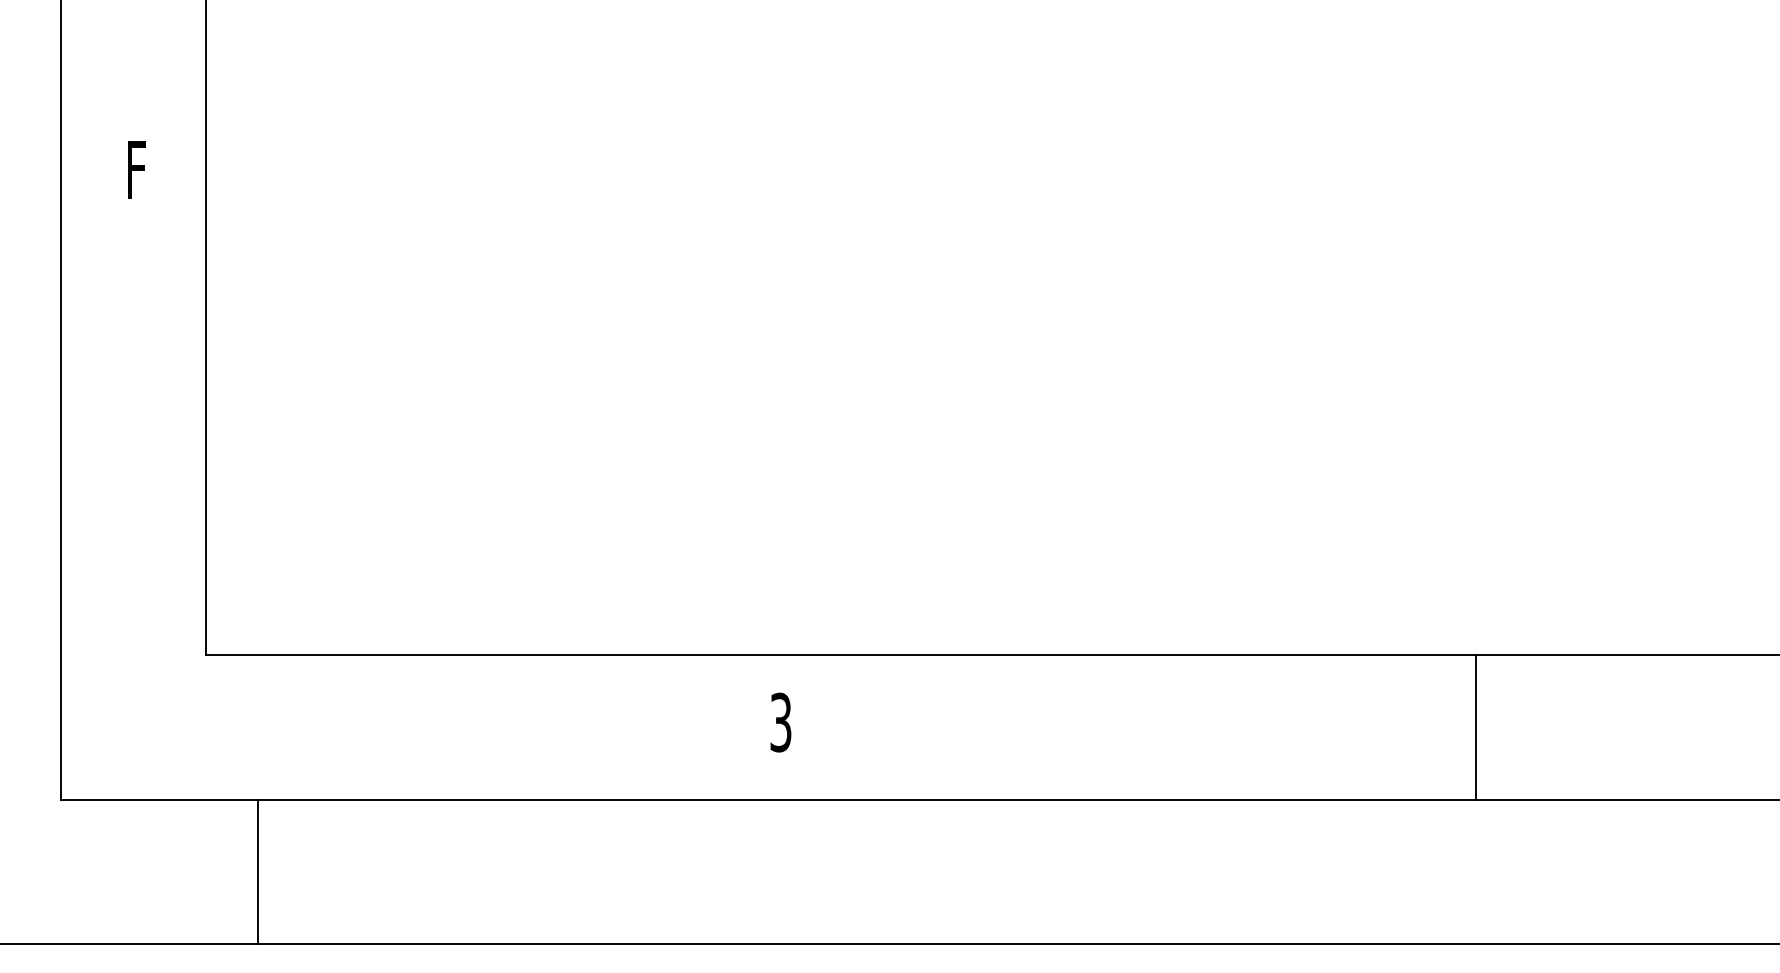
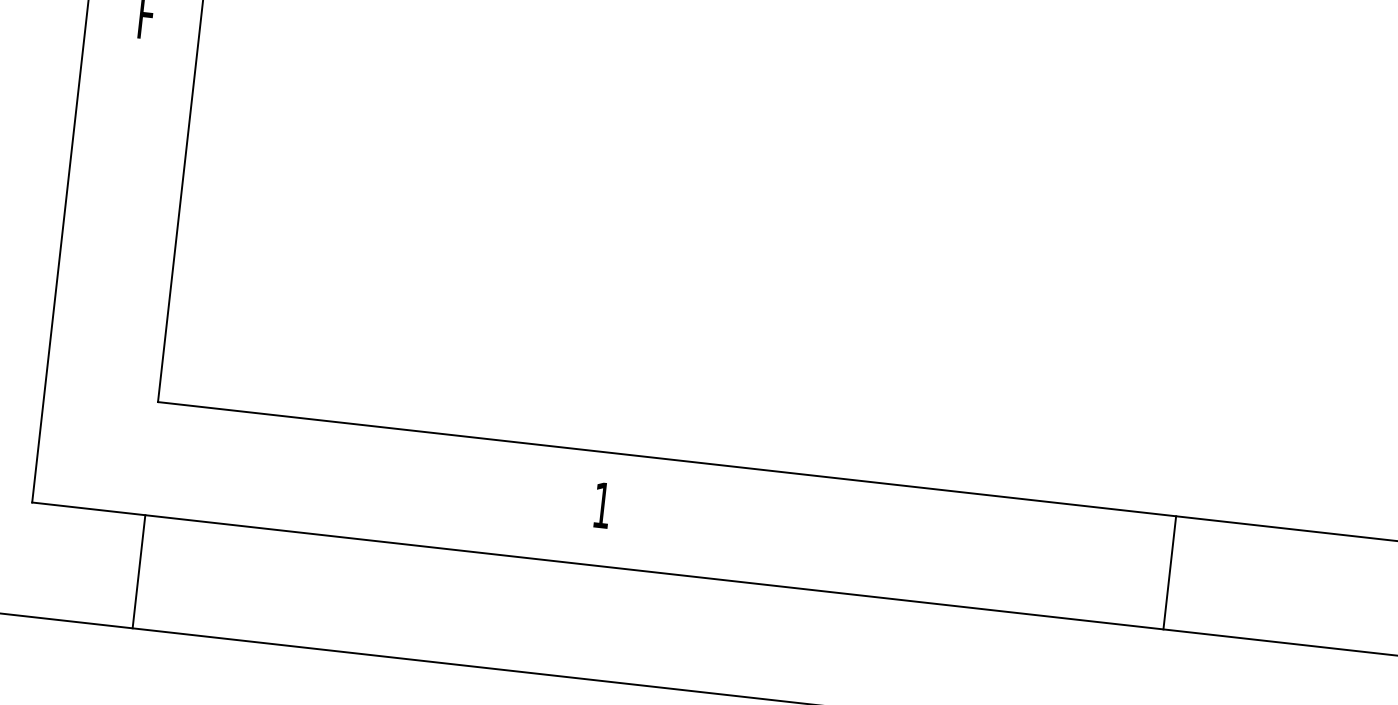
text: (780, 722) -> (601, 505), 3 -> 1
line: (1475, 726) -> (1169, 572), moved
line: (257, 871) -> (139, 571), moved

